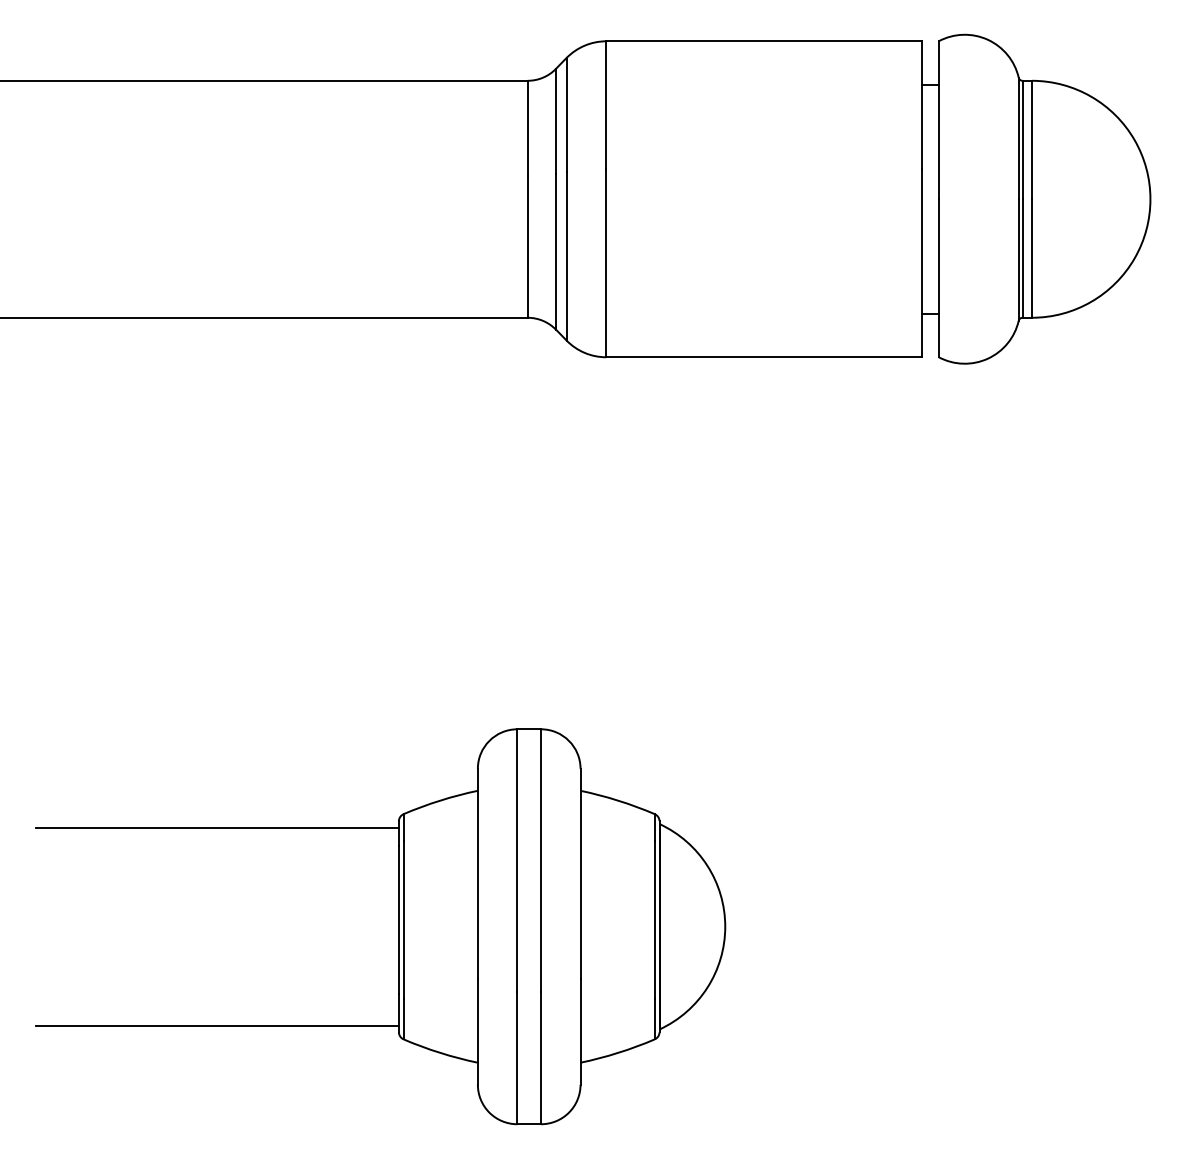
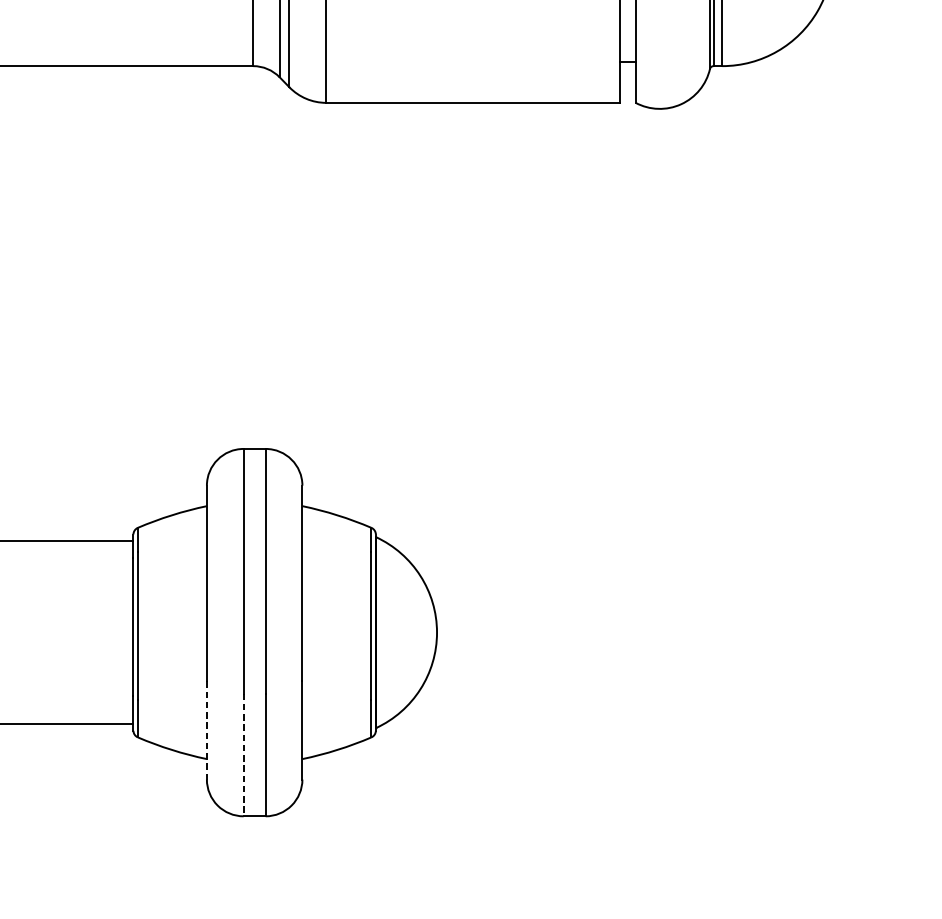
line: (477, 1032) -> (206, 730), solid -> dashed
line: (517, 1058) -> (243, 755), solid -> dashed

